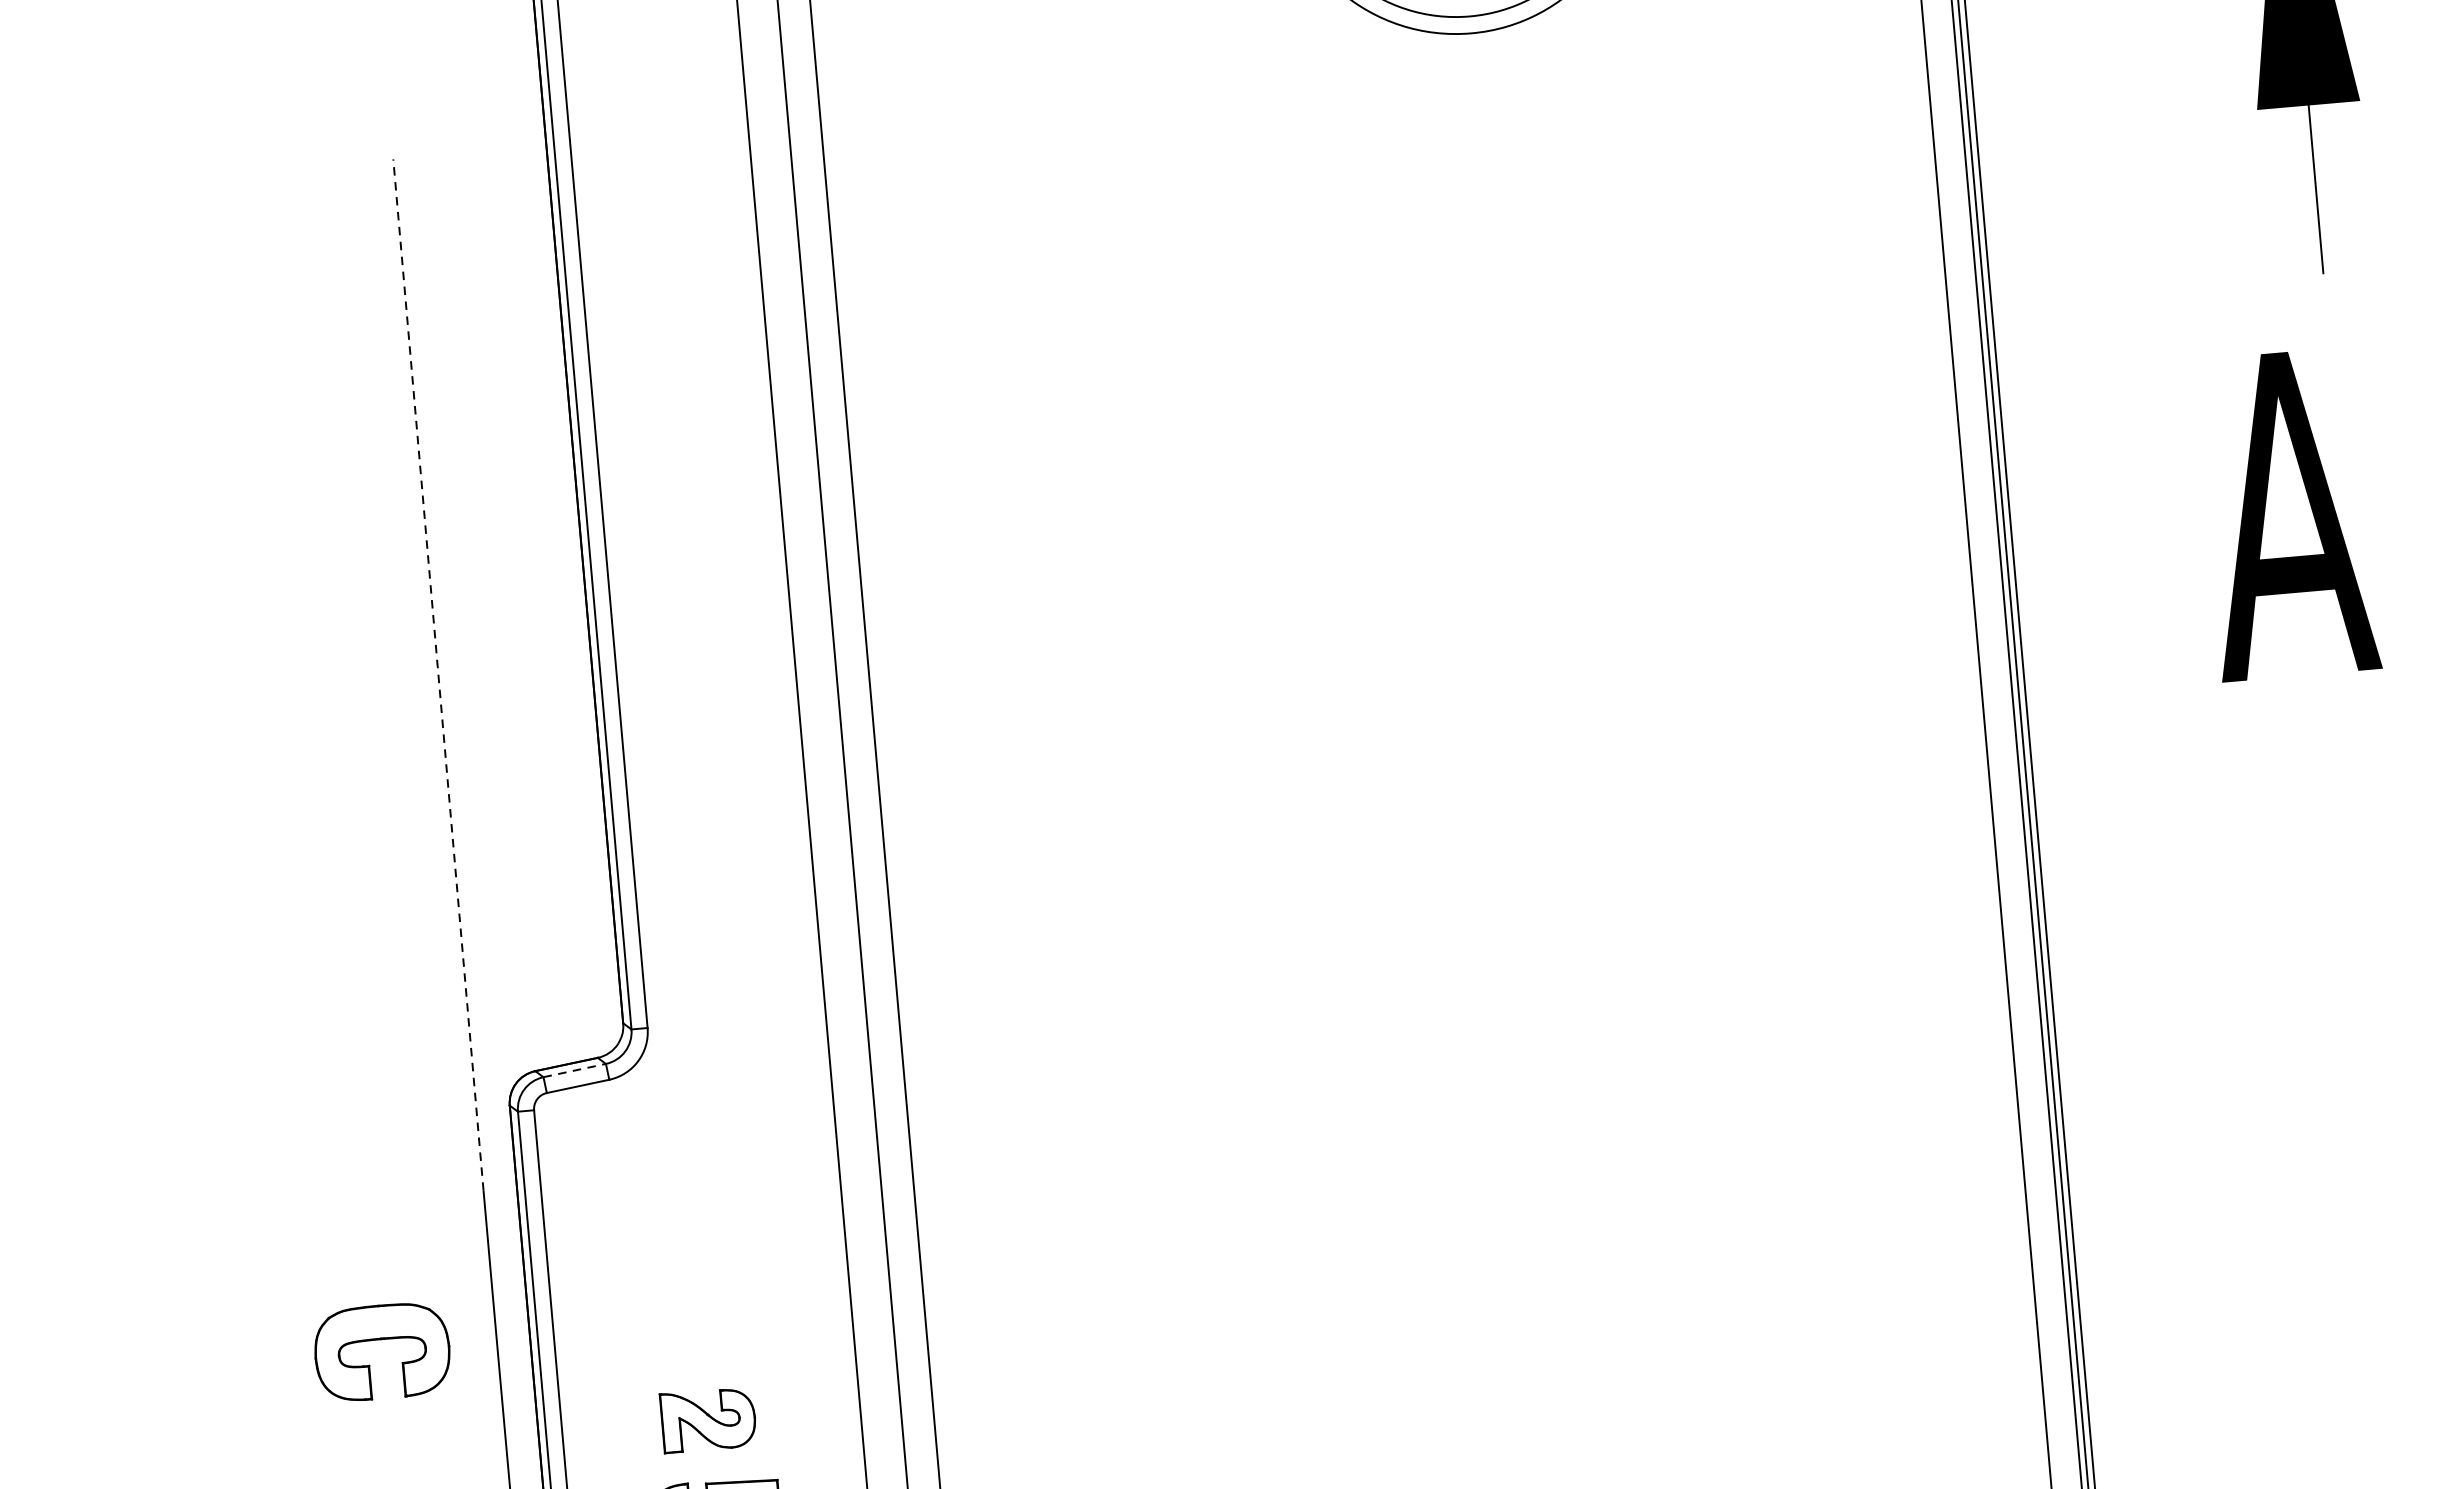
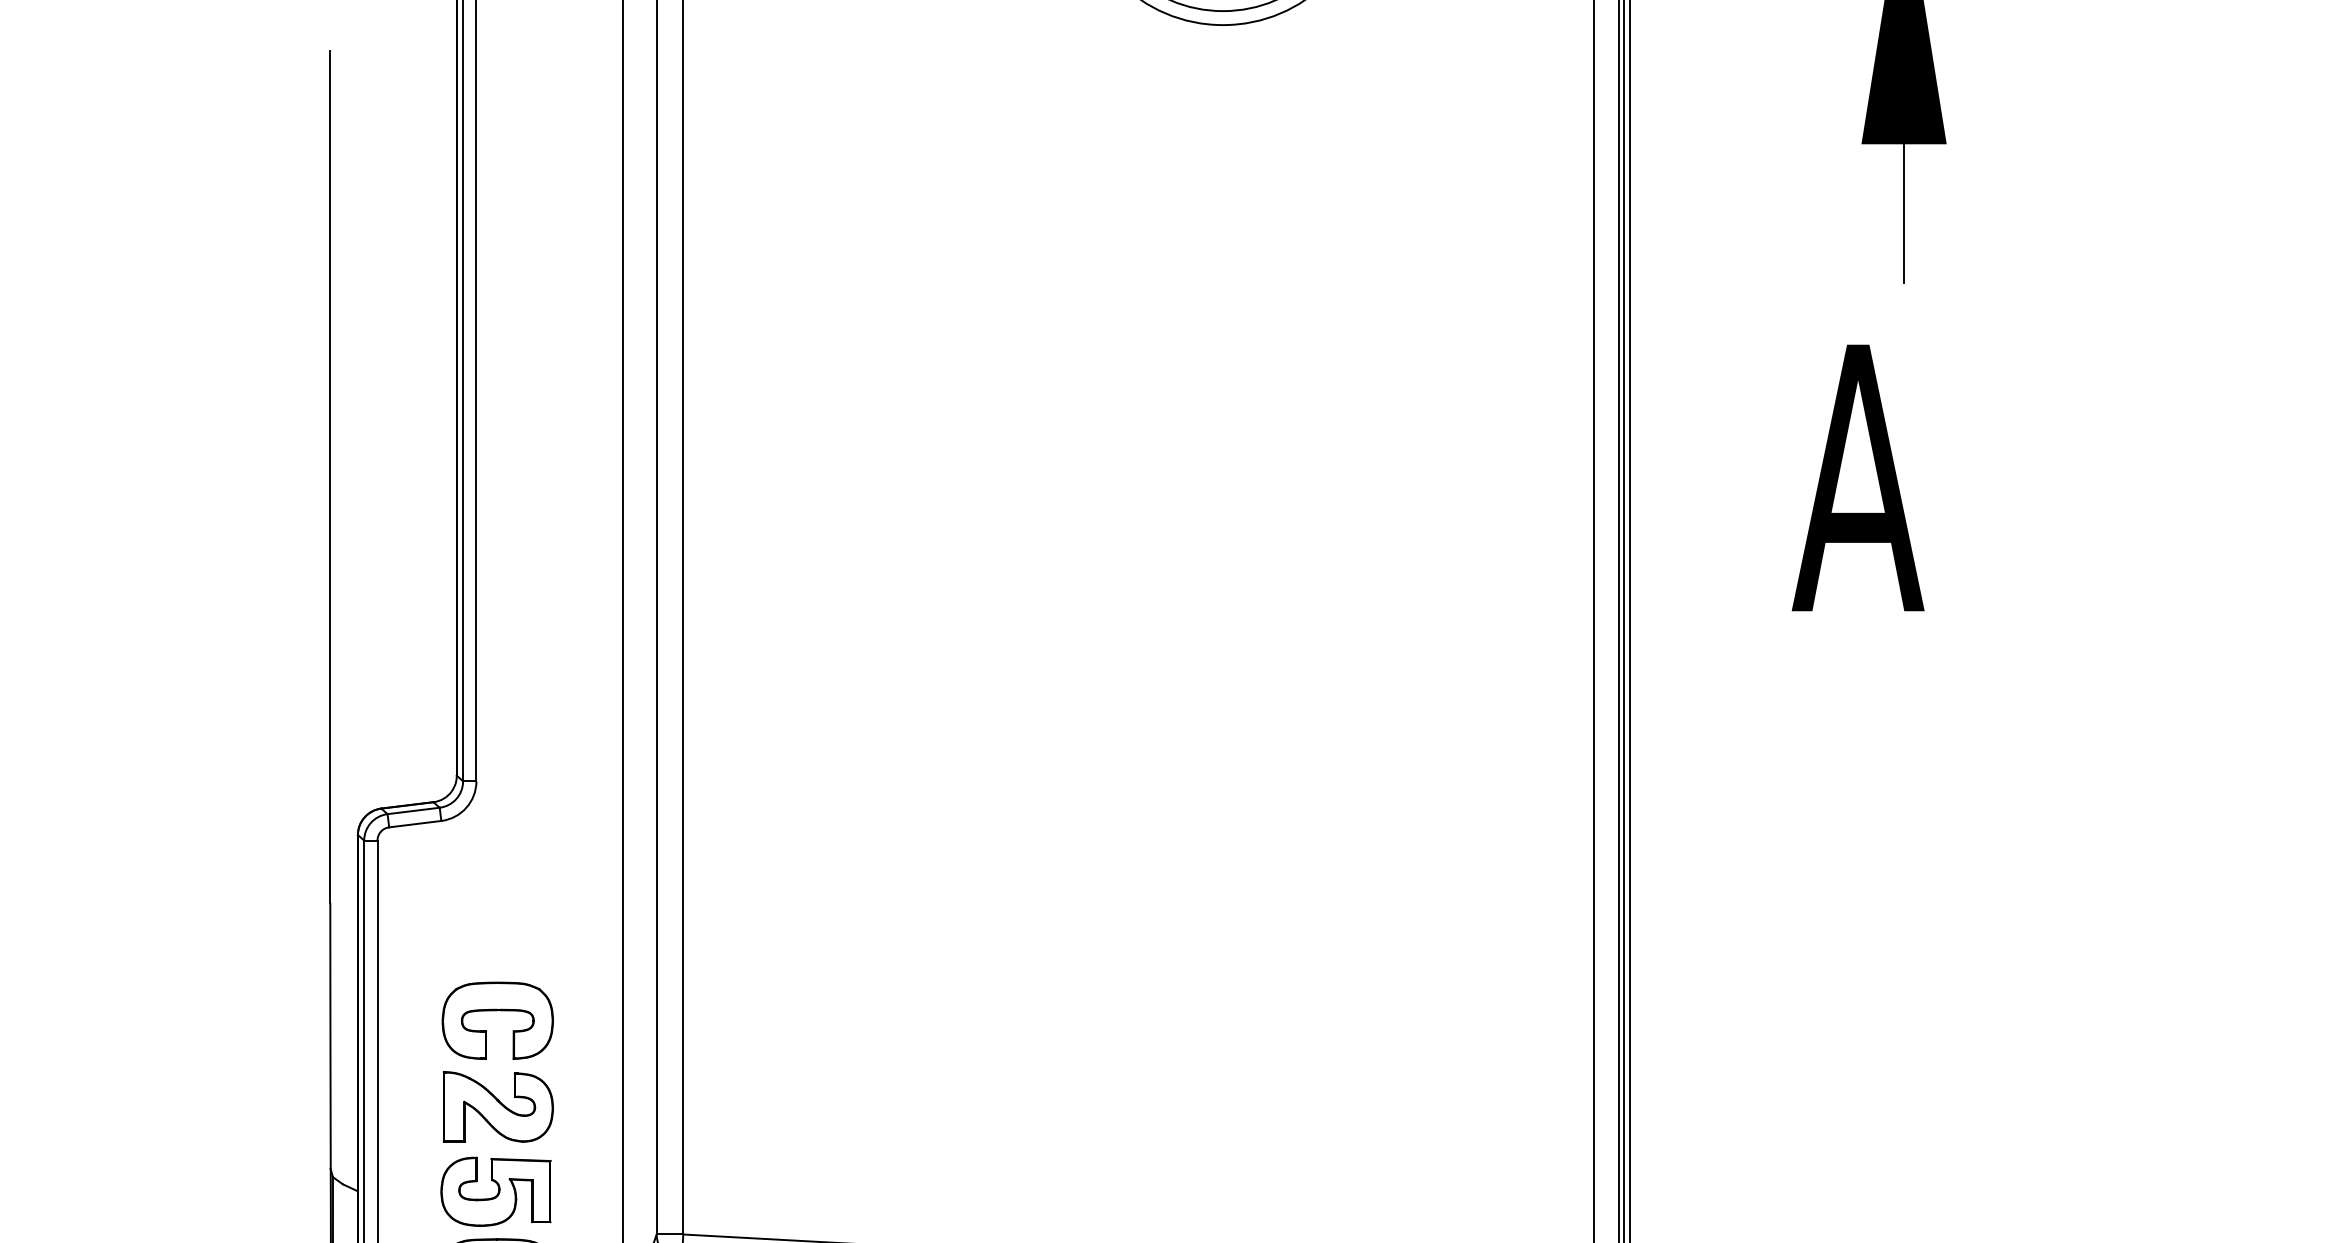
line: (438, 675) -> (330, 477), dashed -> solid
line: (575, 1069) -> (414, 810), dashed -> solid
part: (381, 1340) -> (497, 1011), moved
part: (707, 1419) -> (497, 1106), size x1.43

